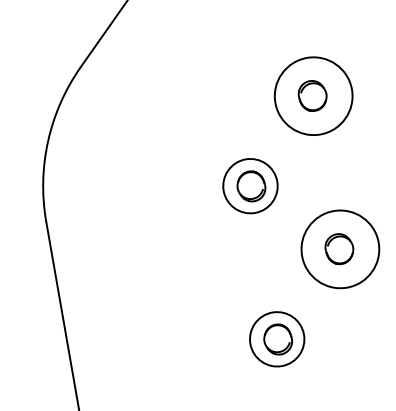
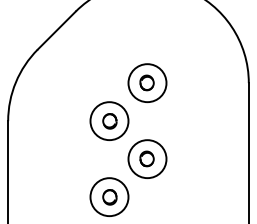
circle: (250, 186) -> (109, 121), size x1.43
circle: (277, 340) -> (109, 197), size x1.43

